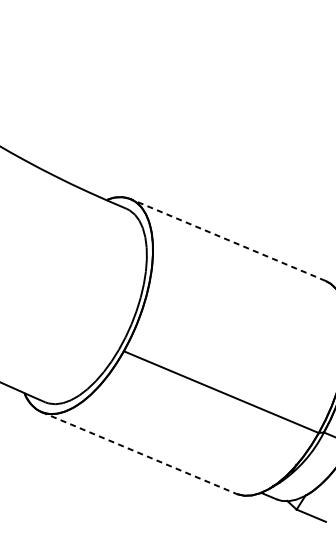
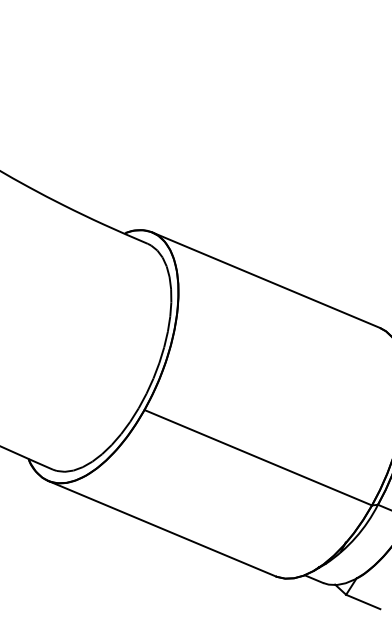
line: (227, 240) -> (265, 280), dashed -> solid
line: (139, 452) -> (162, 528), dashed -> solid

